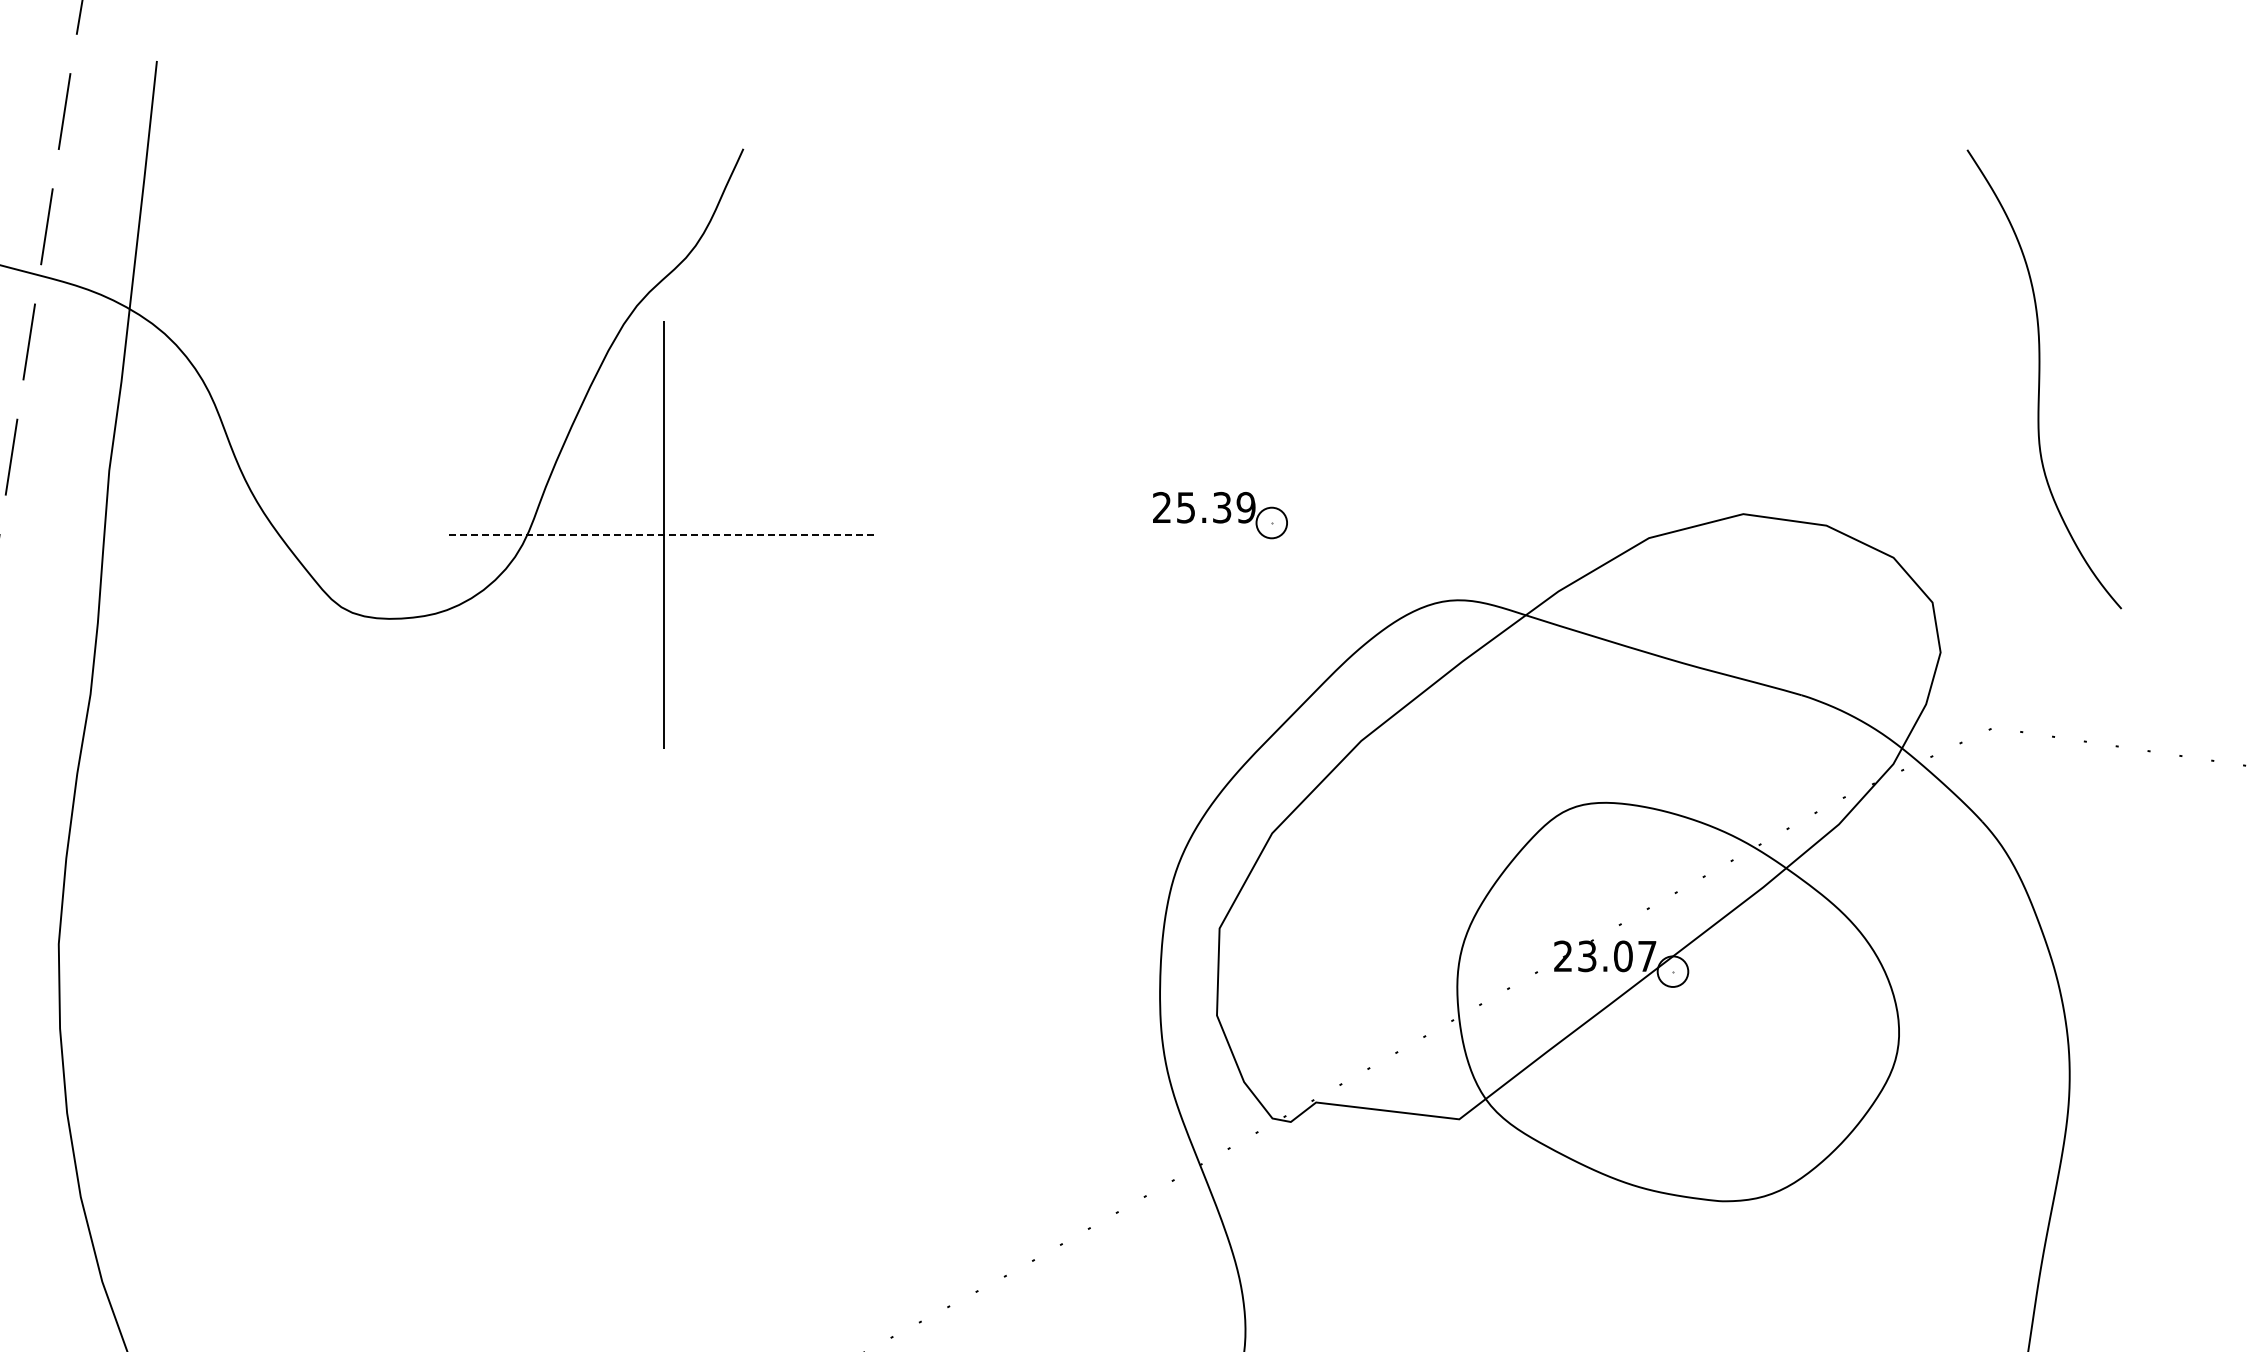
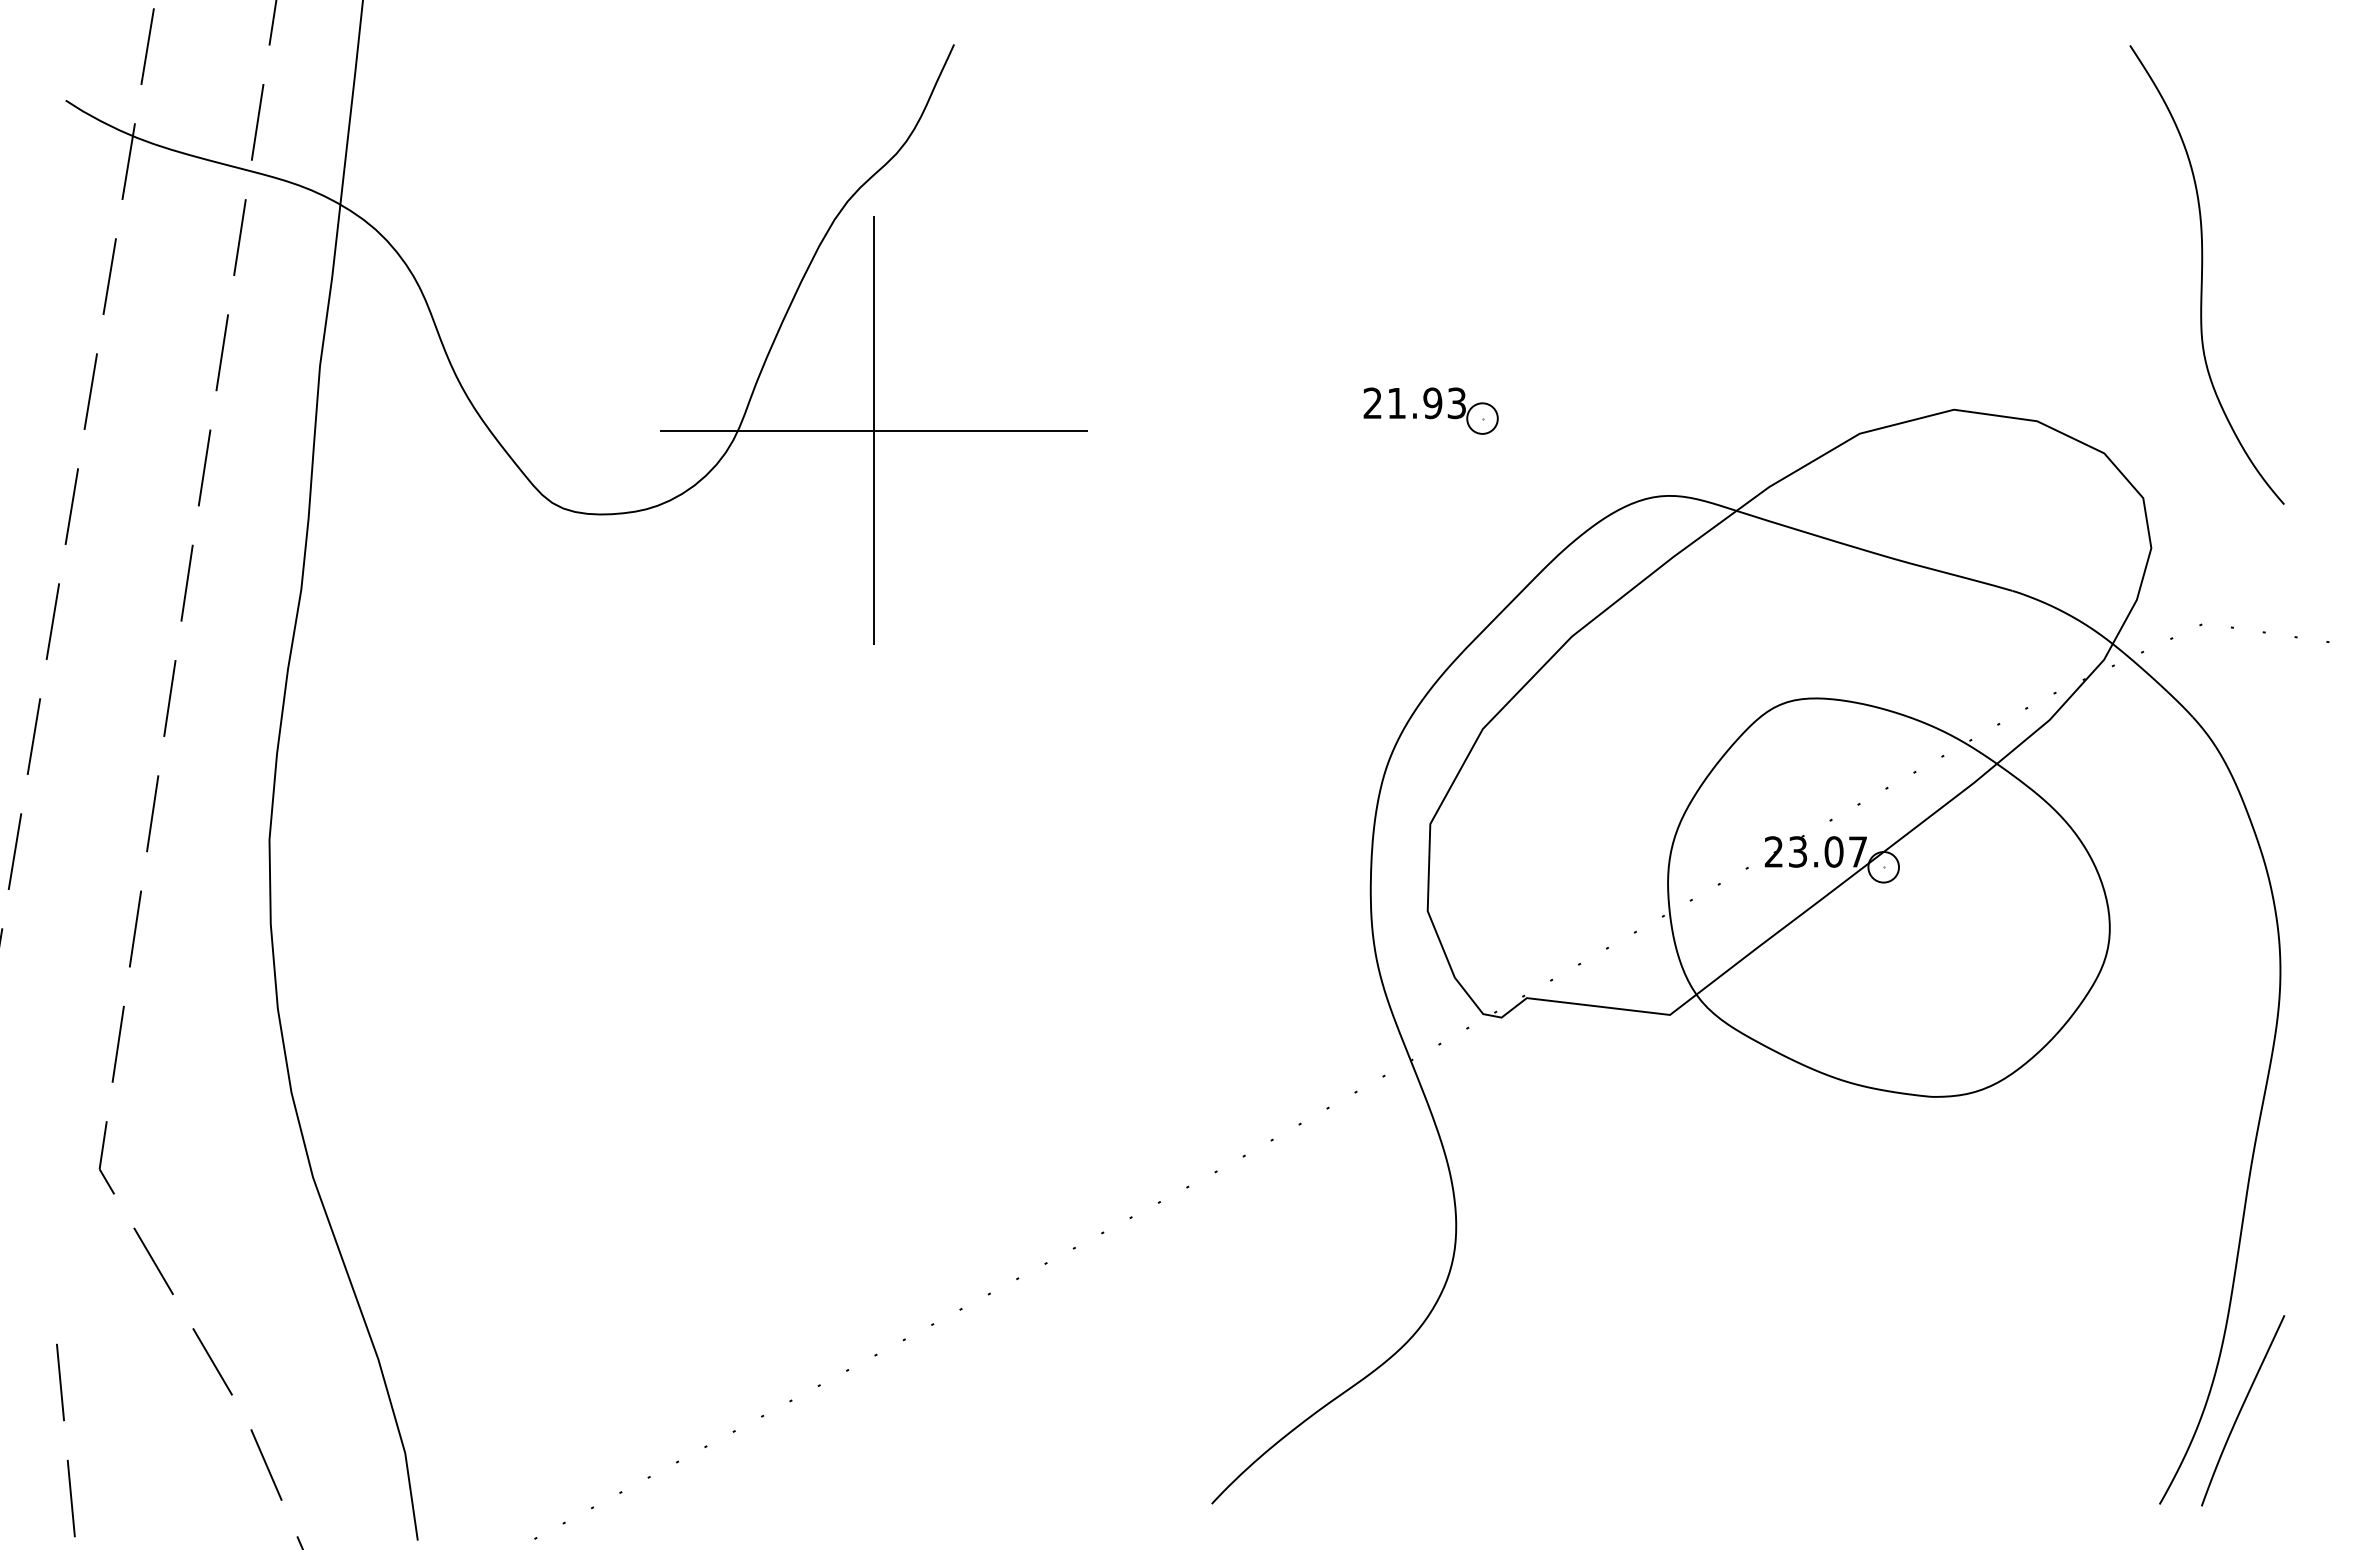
curve: (2039, 378) -> (2202, 274), moved
text: (1215, 507) -> (1426, 403), 25.39 -> 21.93
line: (663, 534) -> (874, 430), dashed -> solid

